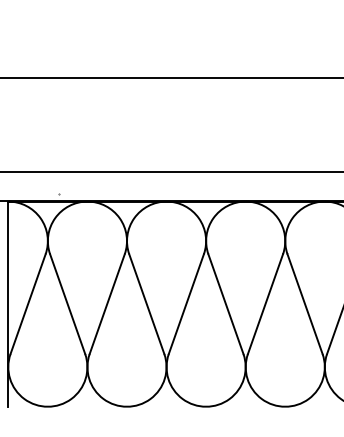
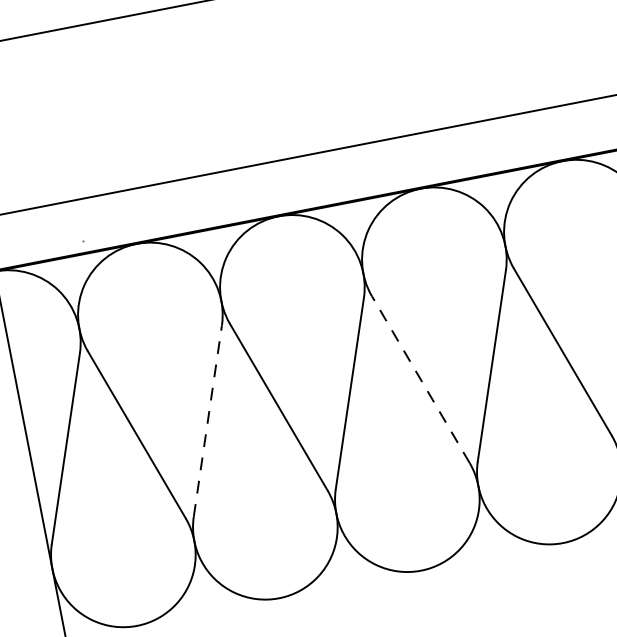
line: (107, 304) -> (208, 421), solid -> dashed
line: (225, 304) -> (420, 380), solid -> dashed

